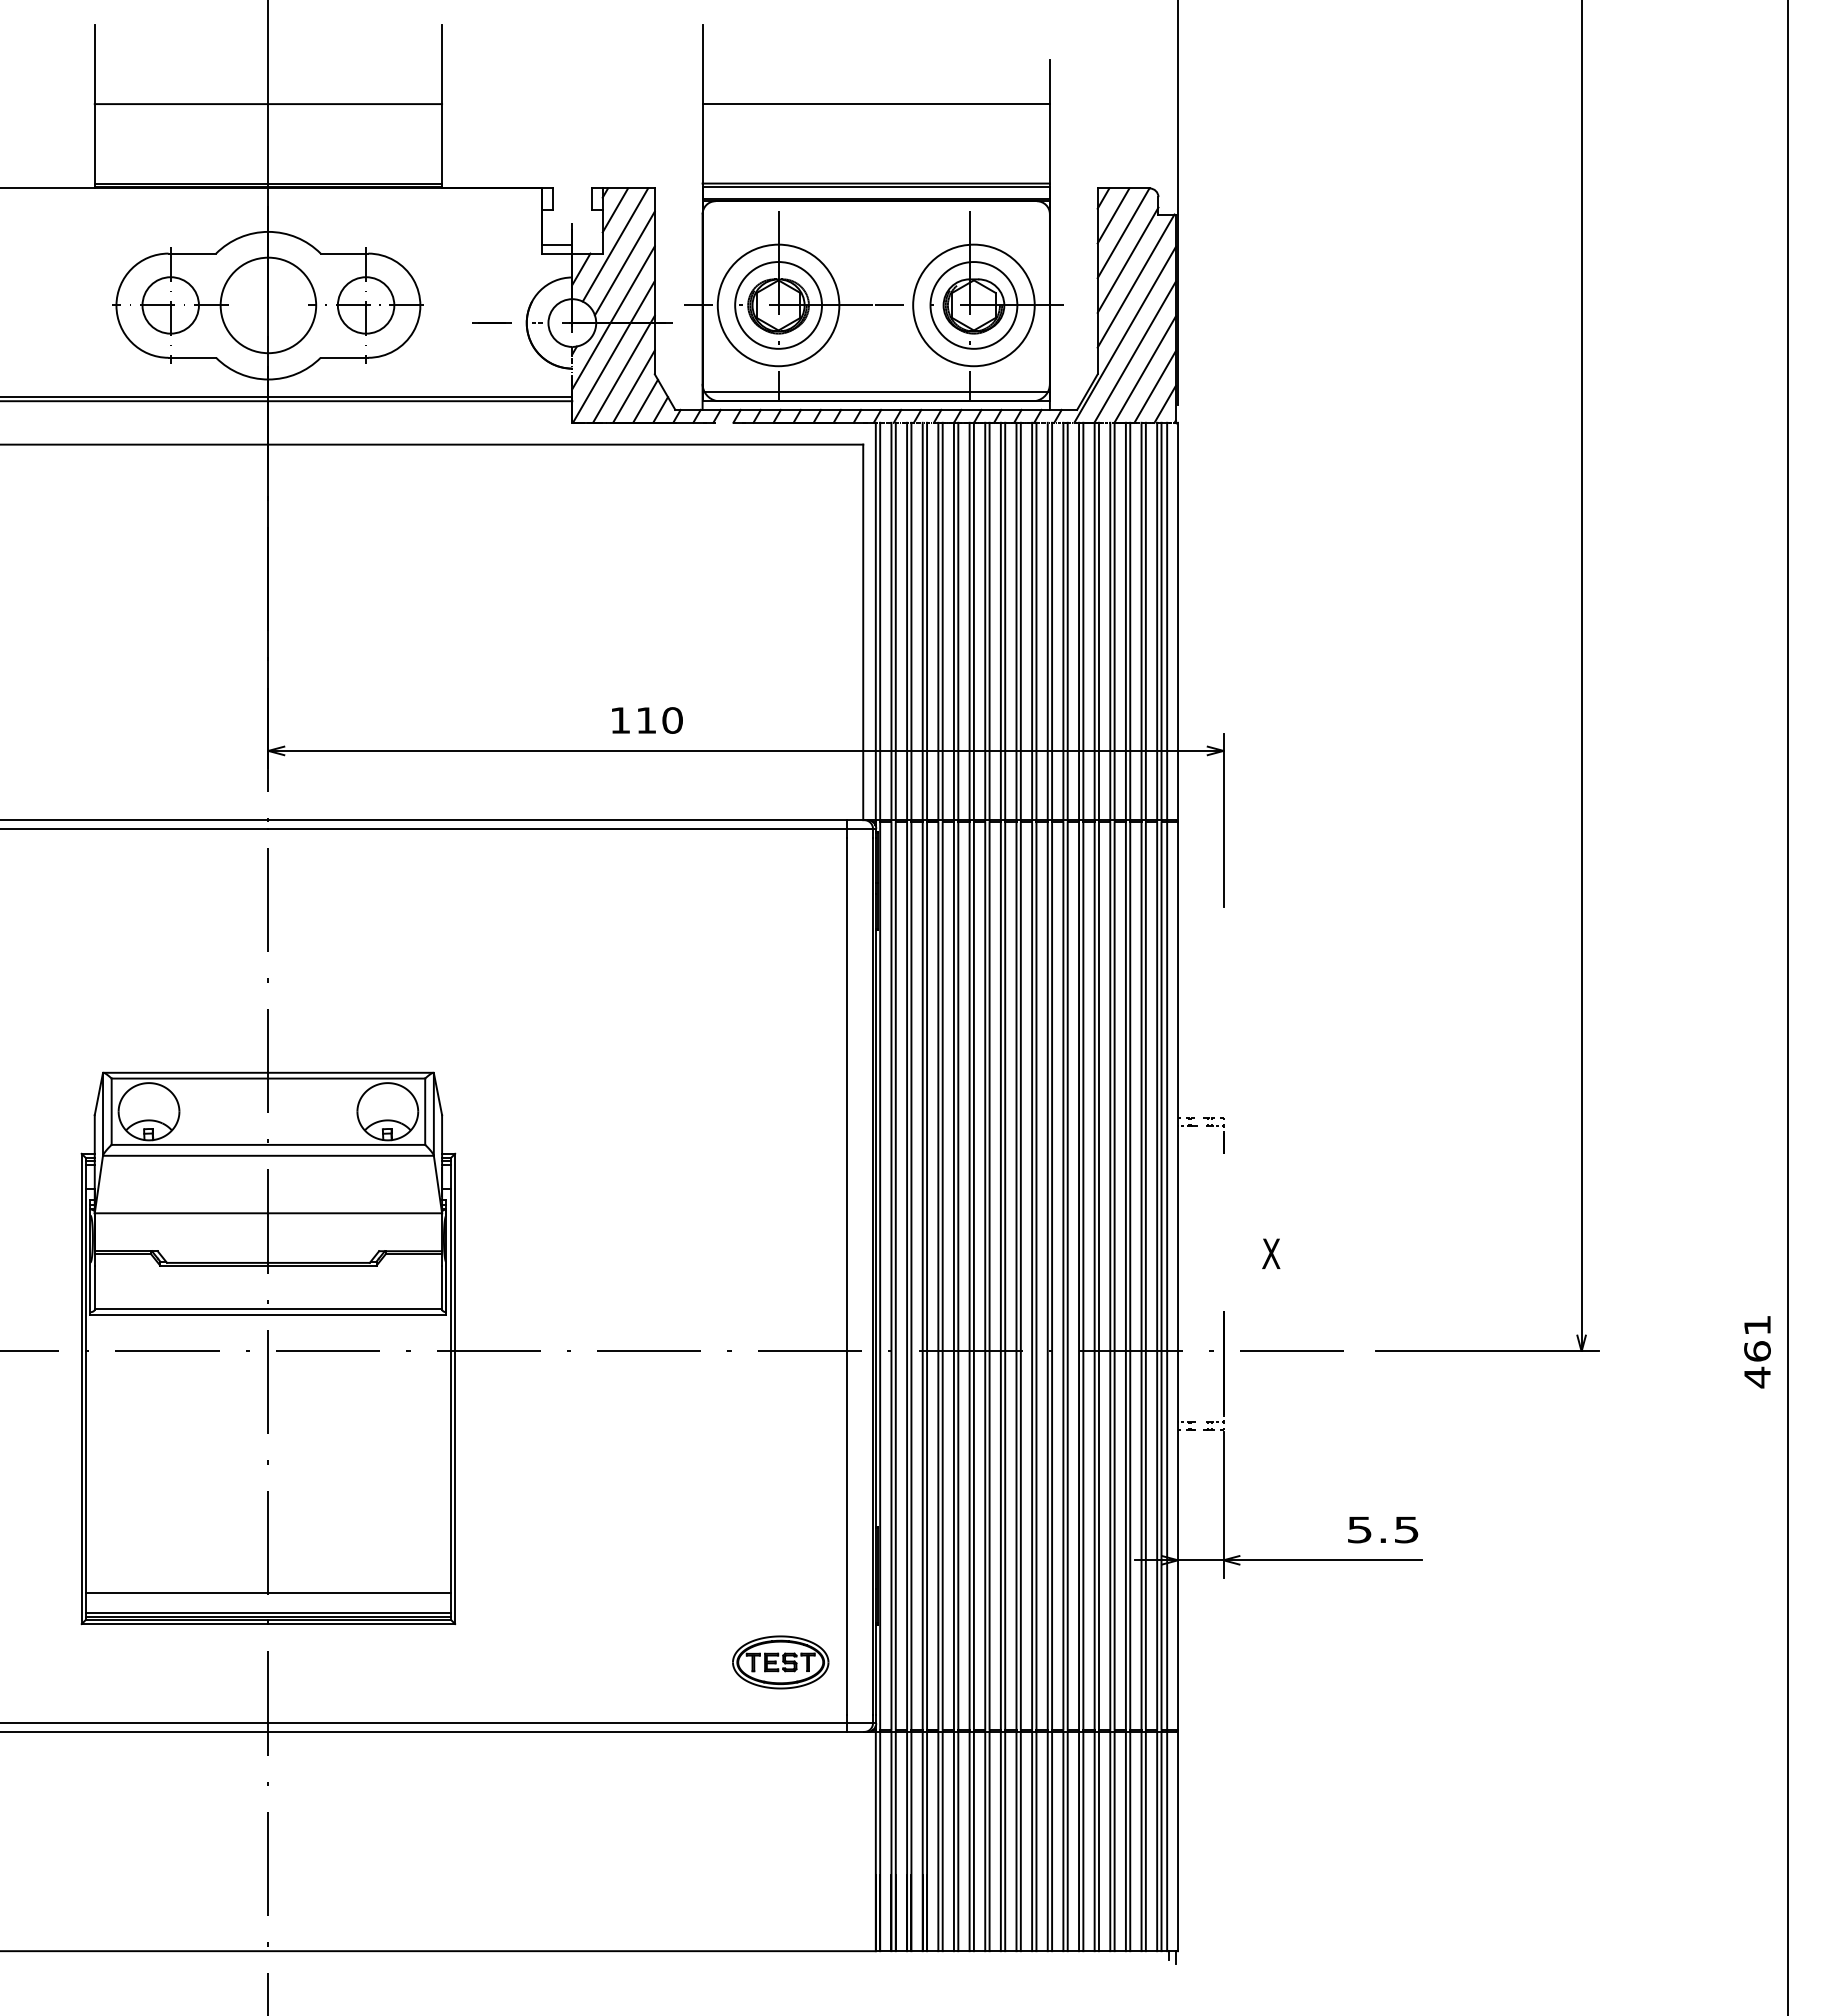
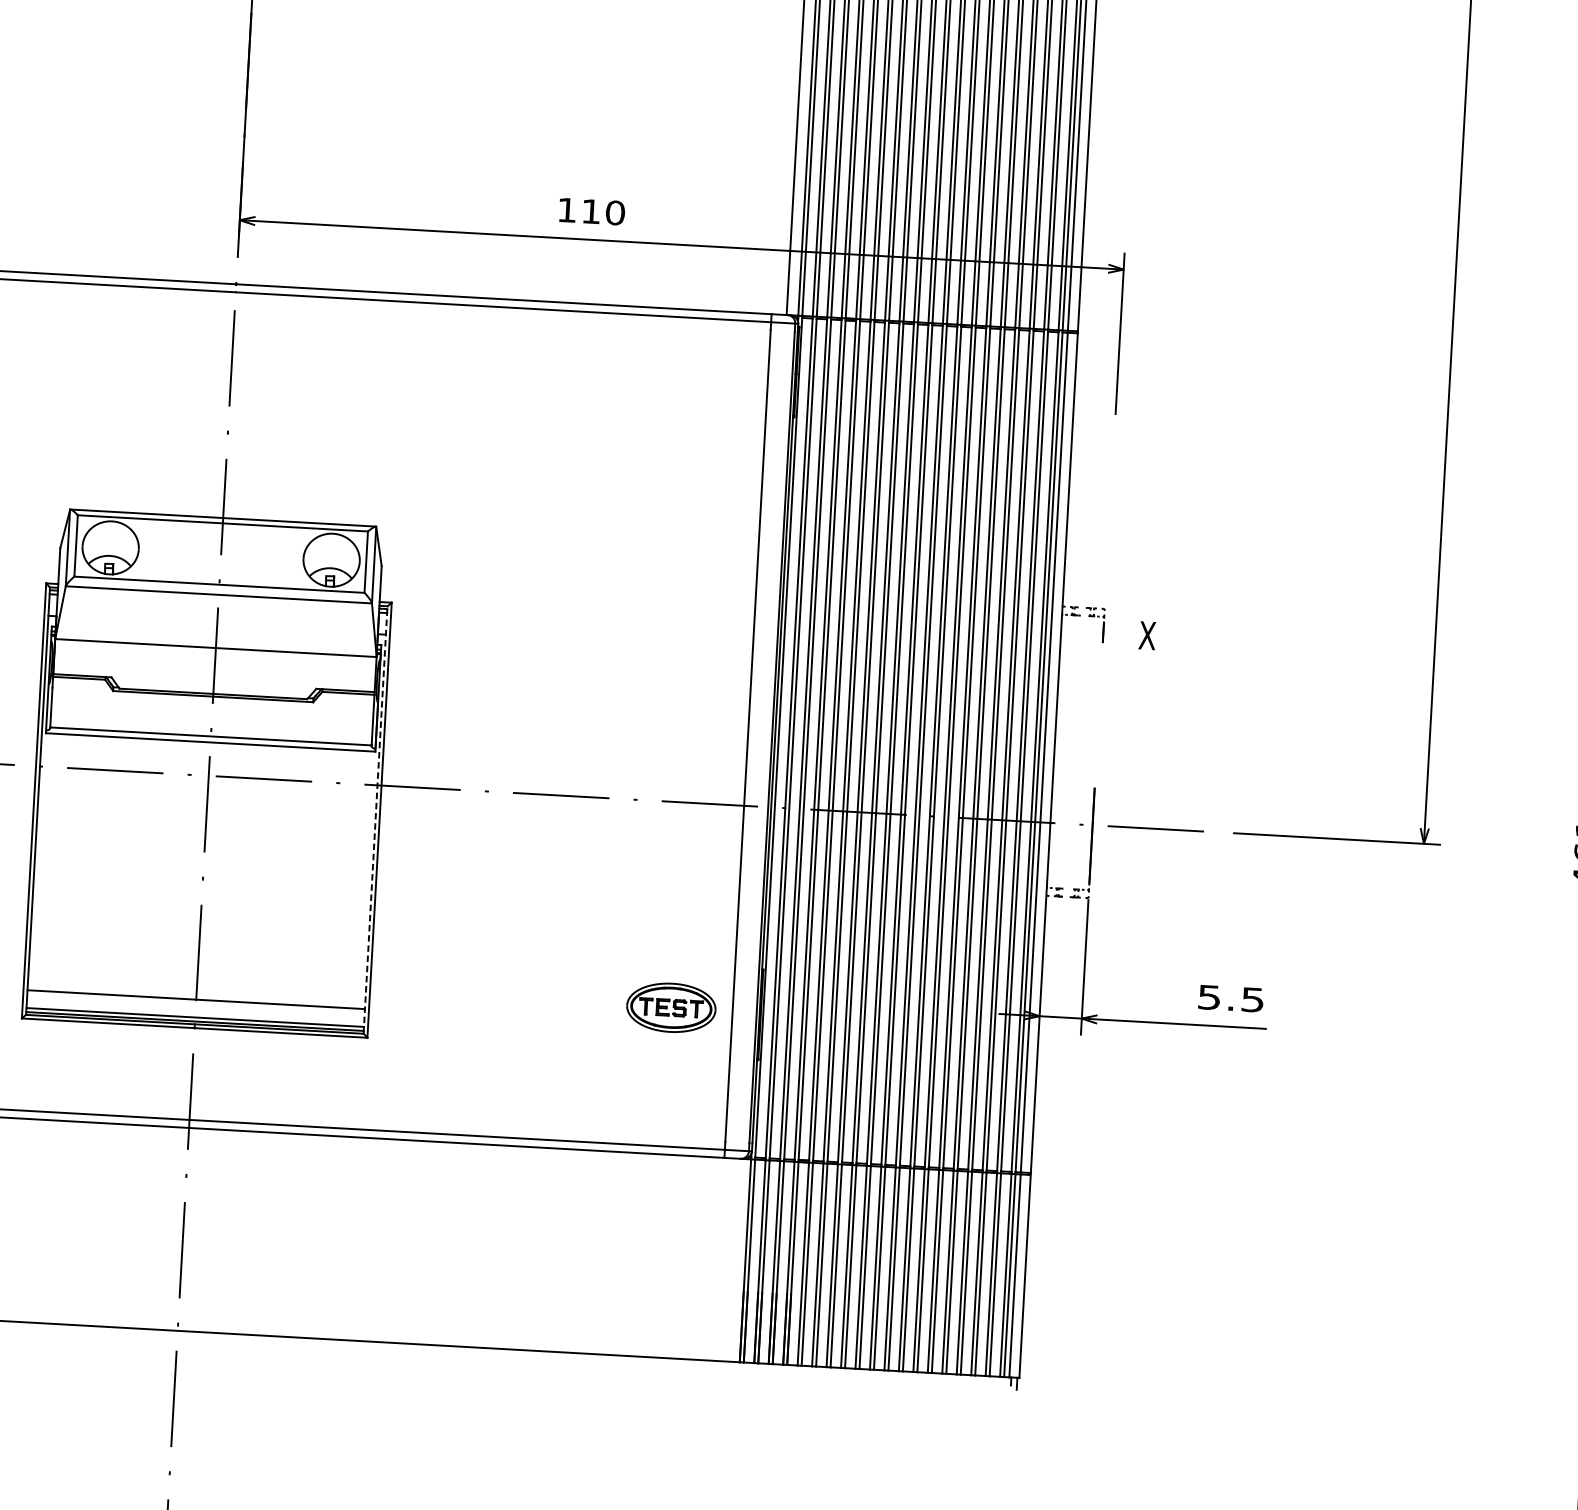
text: (1271, 1253) -> (1147, 635), moved
line: (450, 1388) -> (375, 819), solid -> dashed
part: (780, 1662) -> (671, 1007), moved

